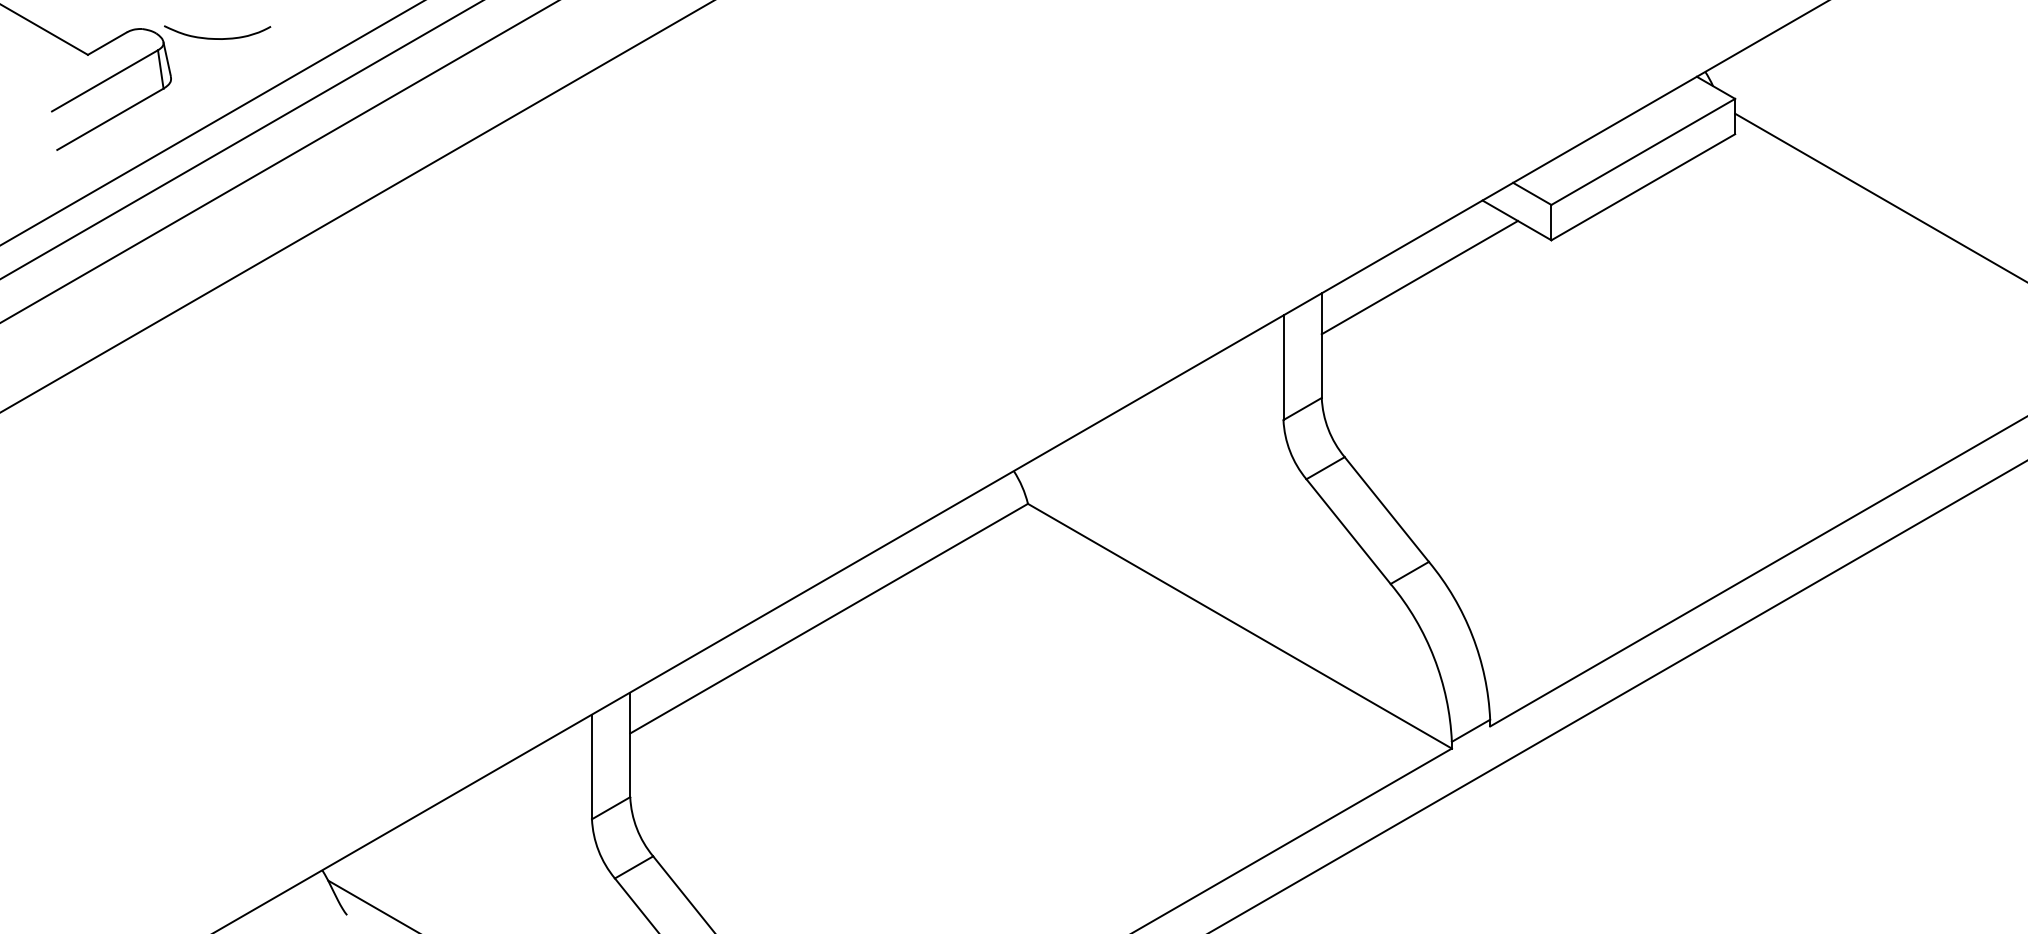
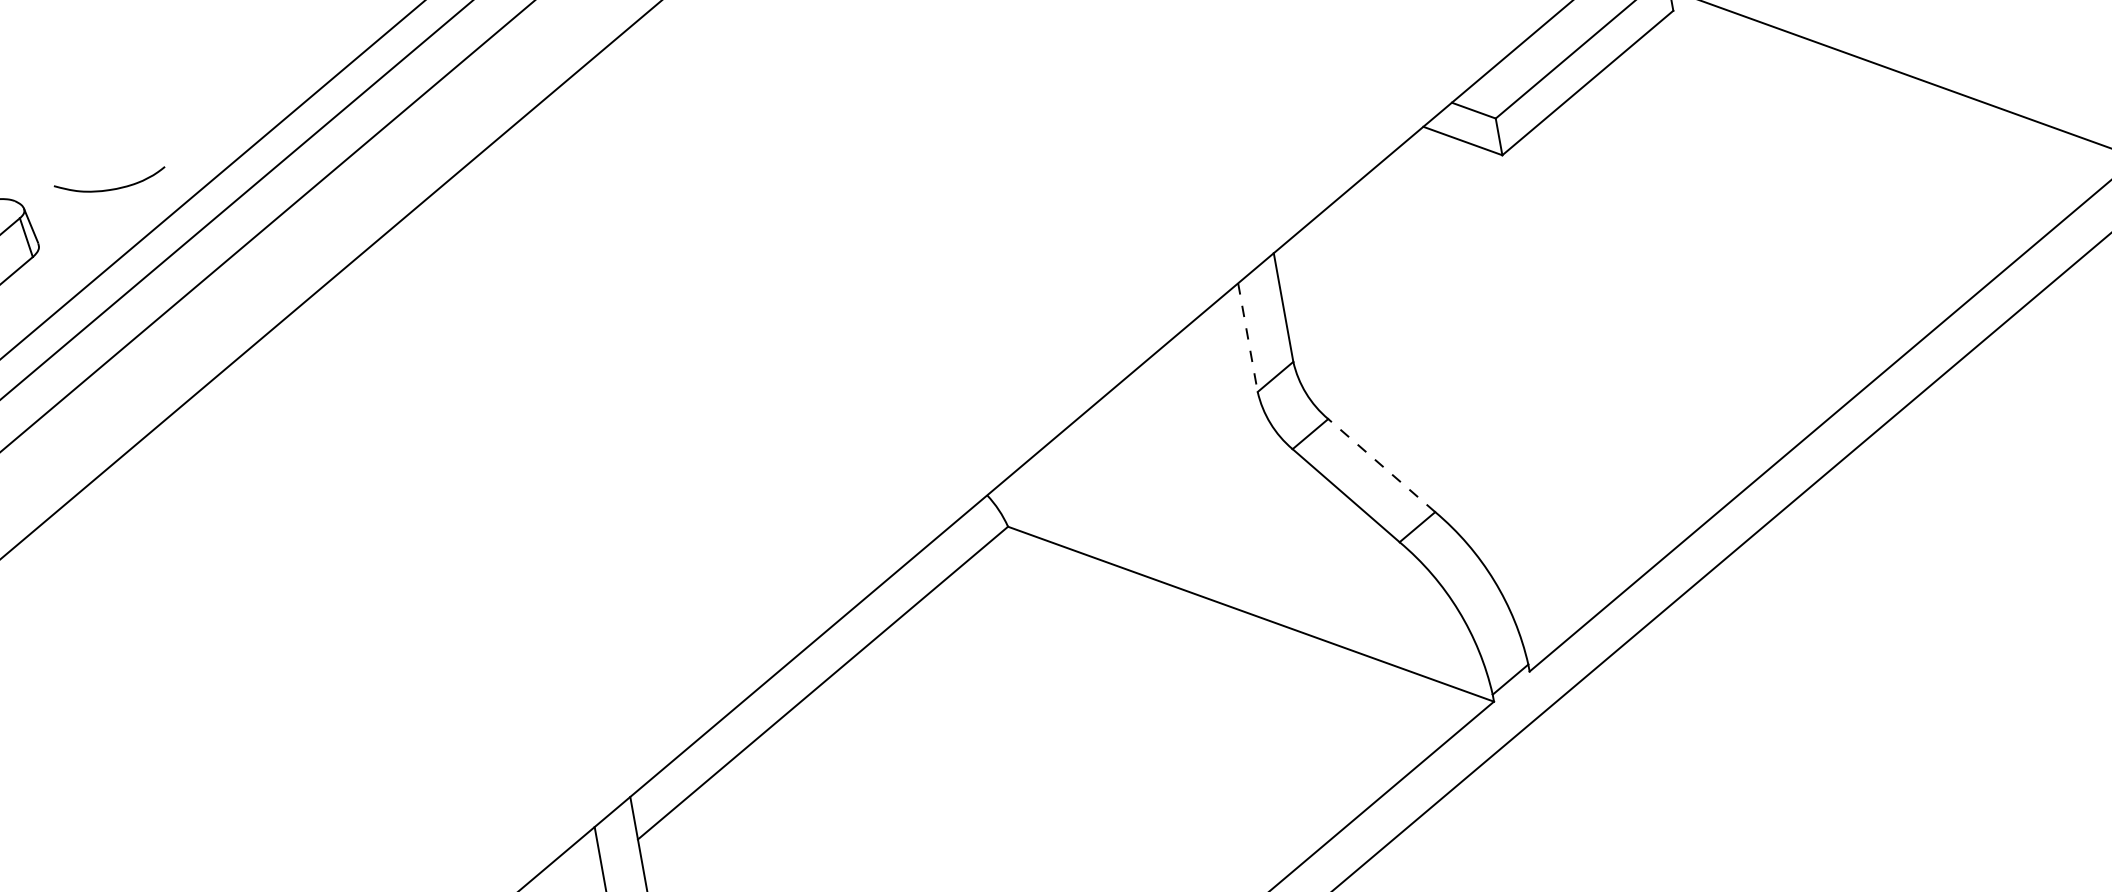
curve: (217, 38) -> (111, 189), moved
line: (1419, 277) -> (1372, 218), removed
line: (1283, 368) -> (1248, 338), solid -> dashed
line: (1386, 509) -> (1381, 465), solid -> dashed

